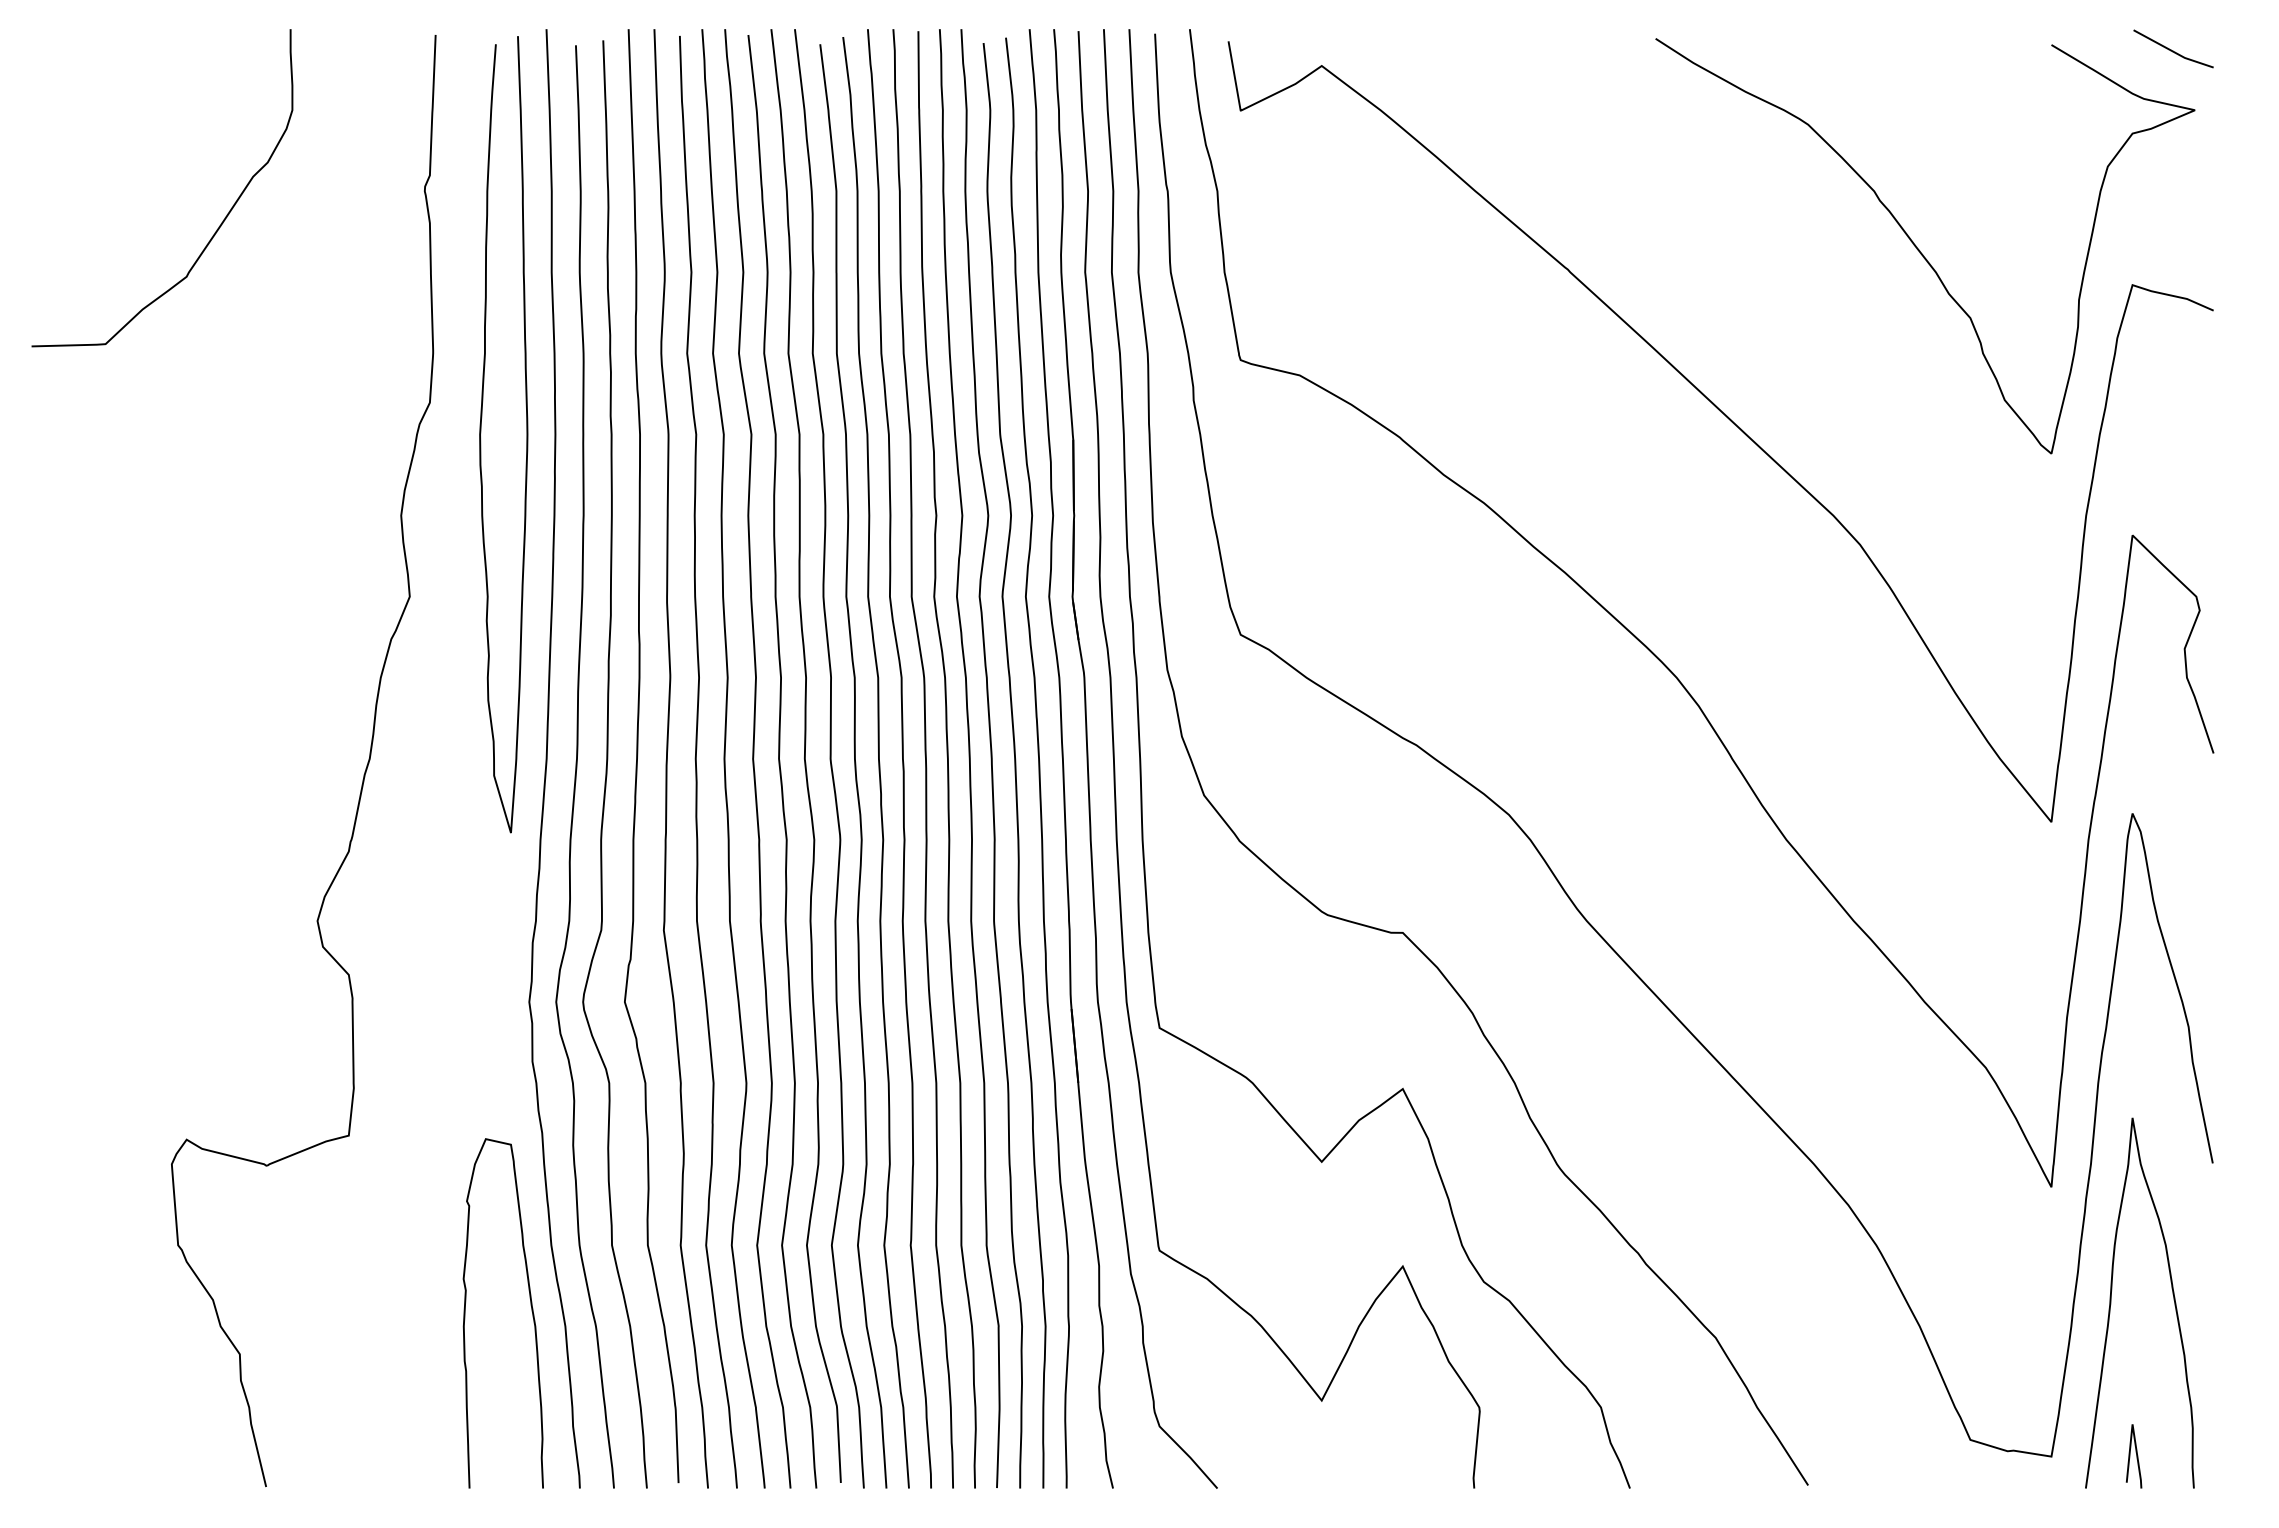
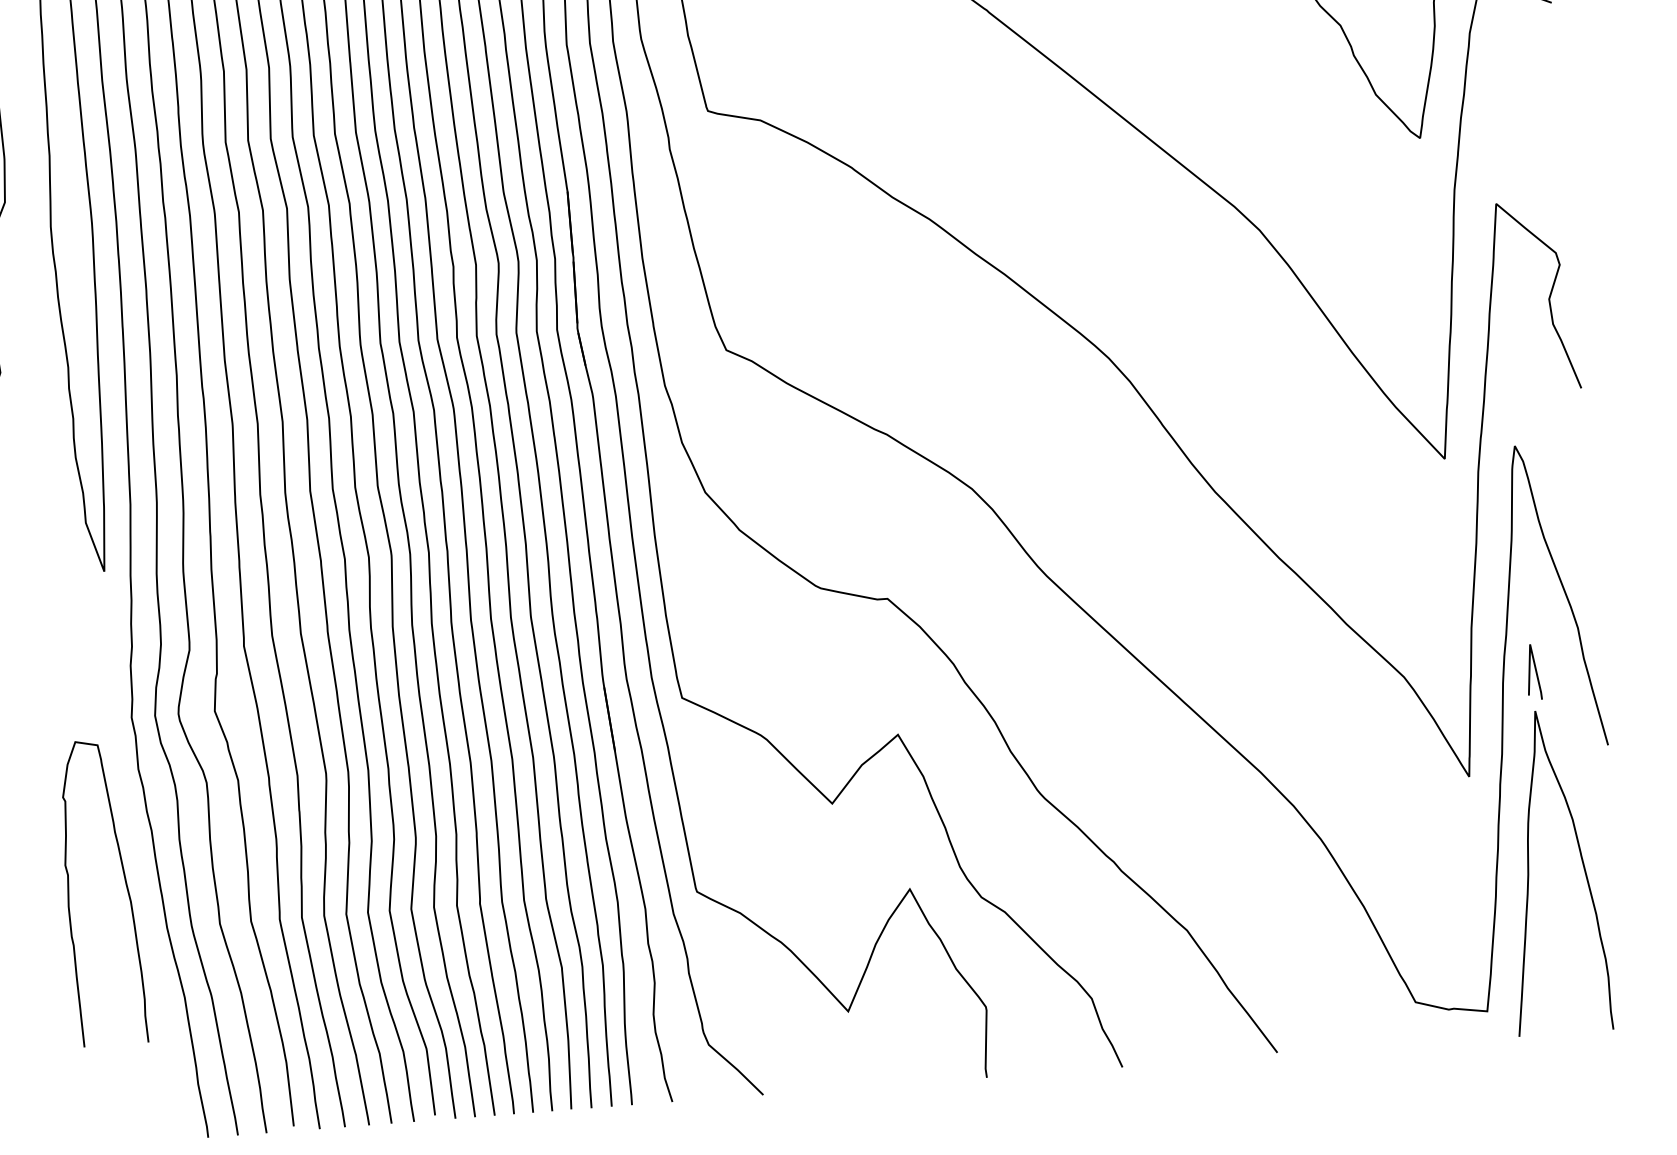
curve: (531, 1311) -> (126, 889), moved
line: (2130, 1456) -> (1530, 672), moved

